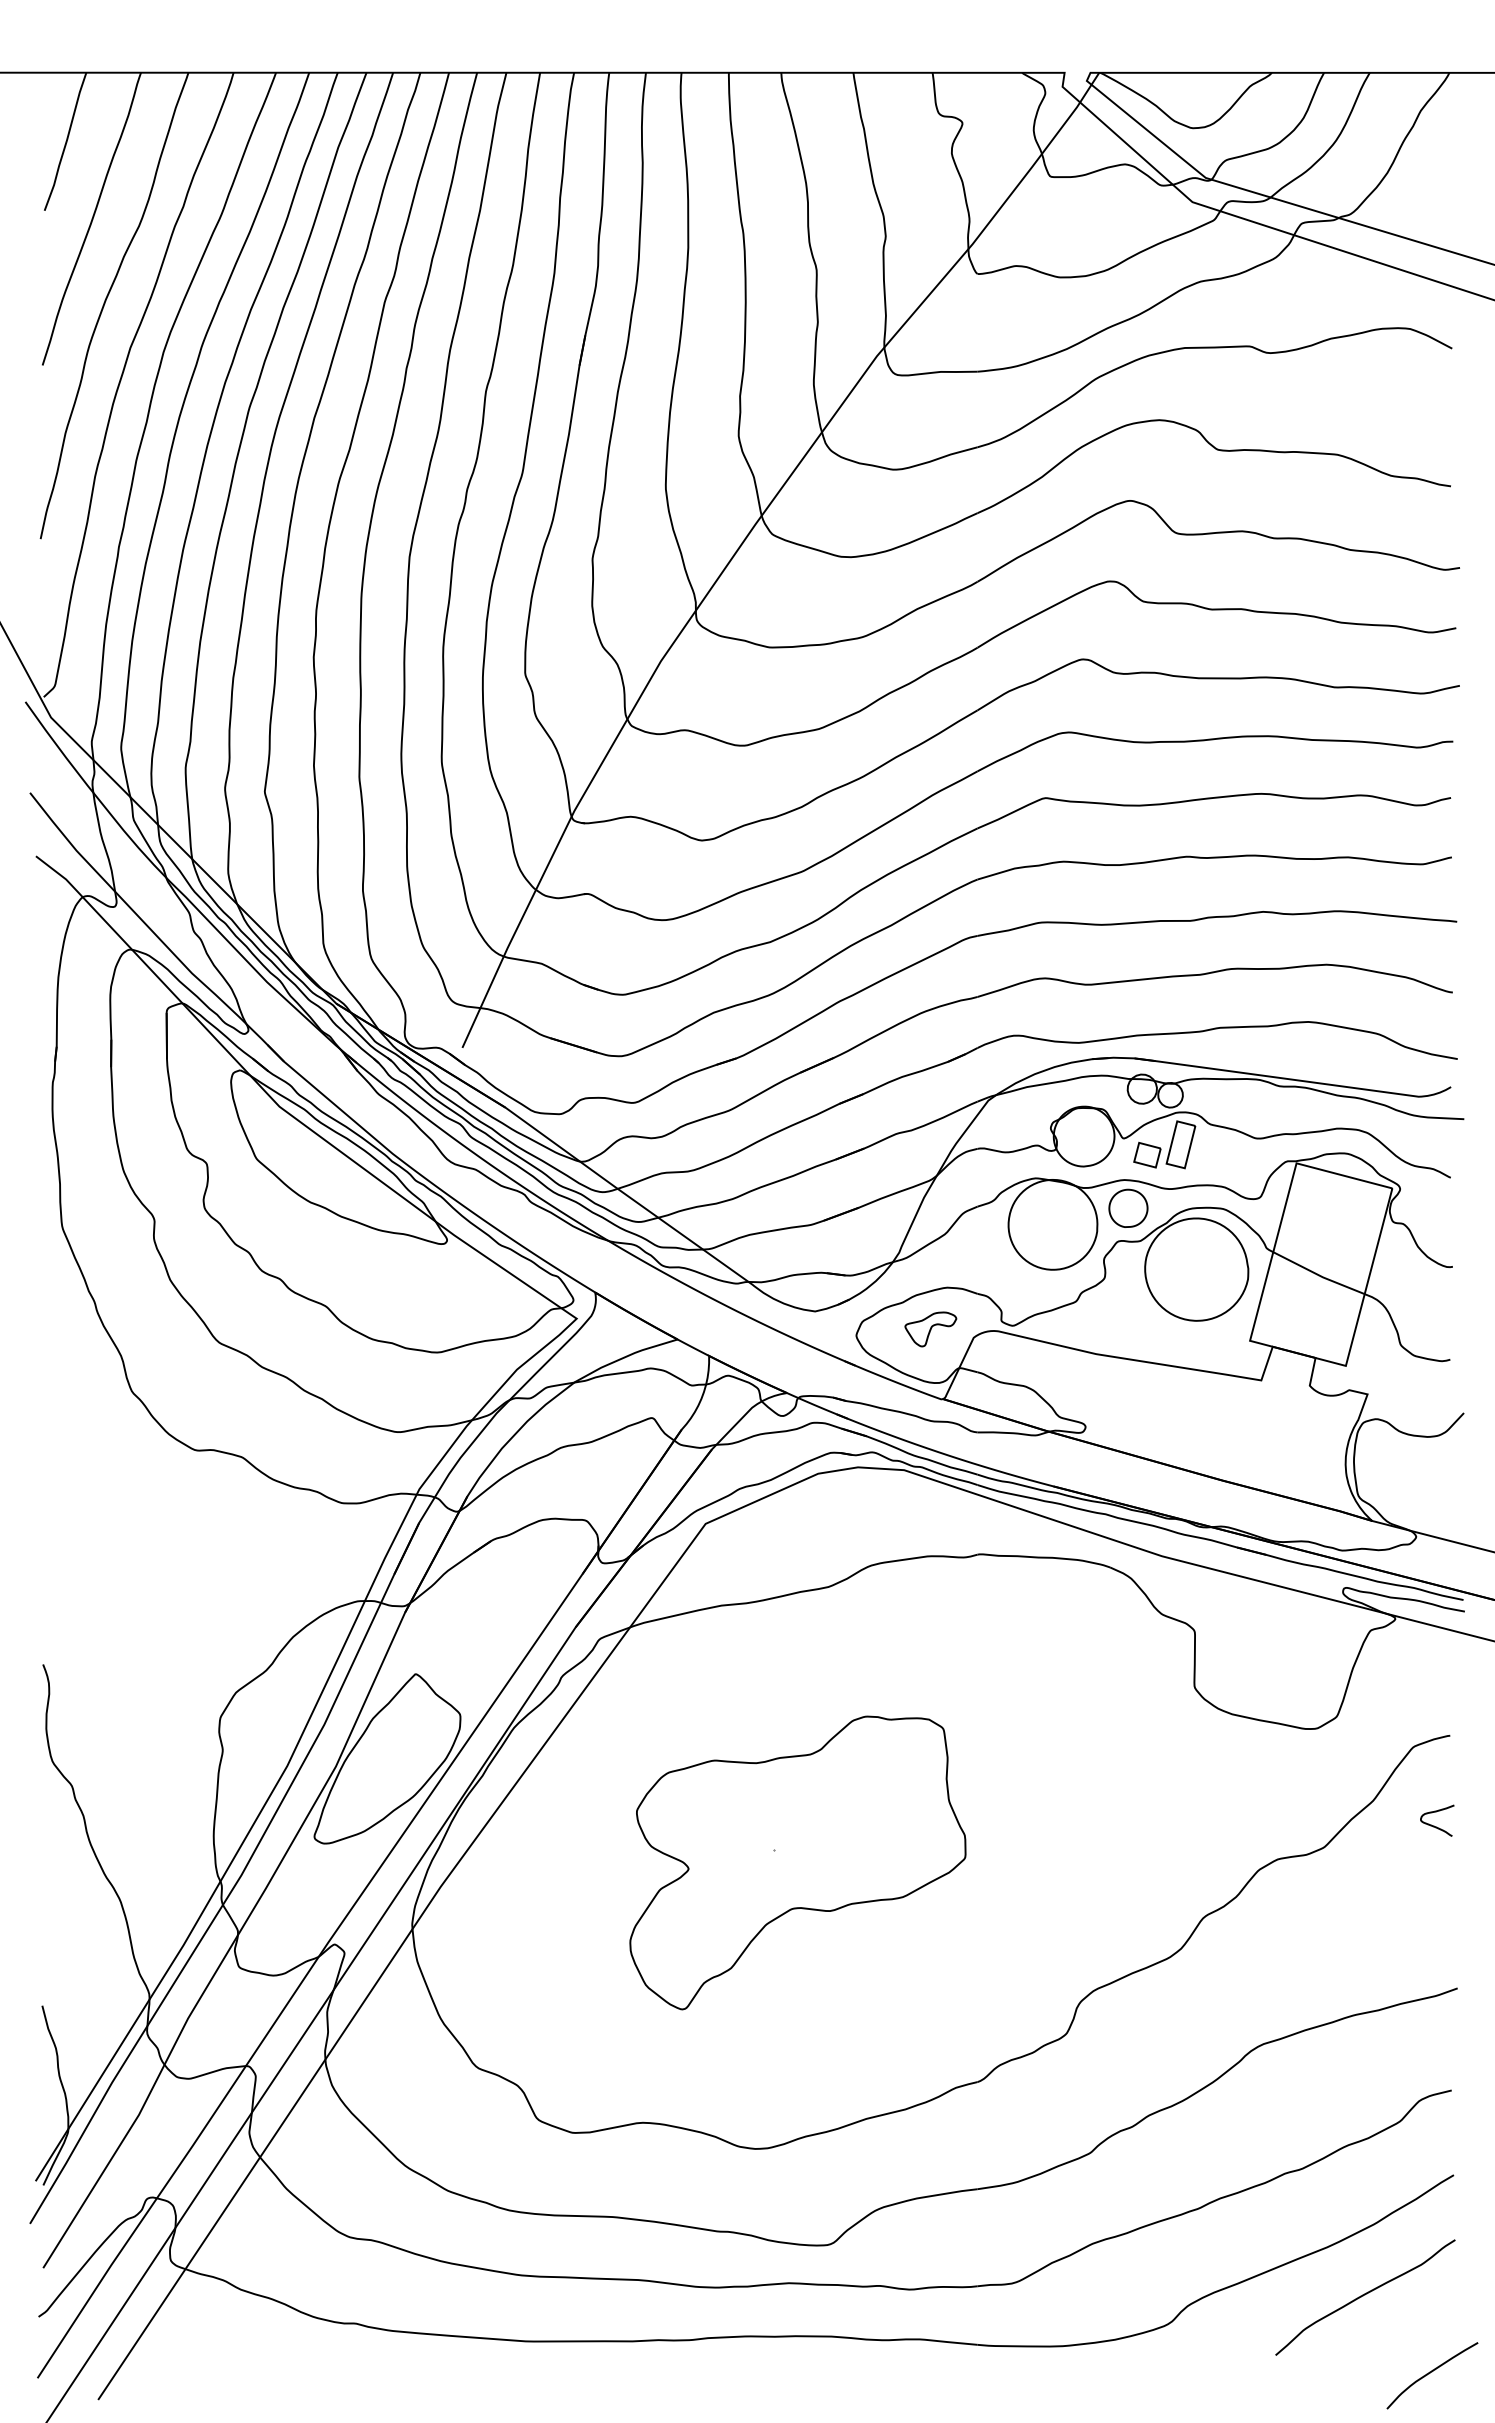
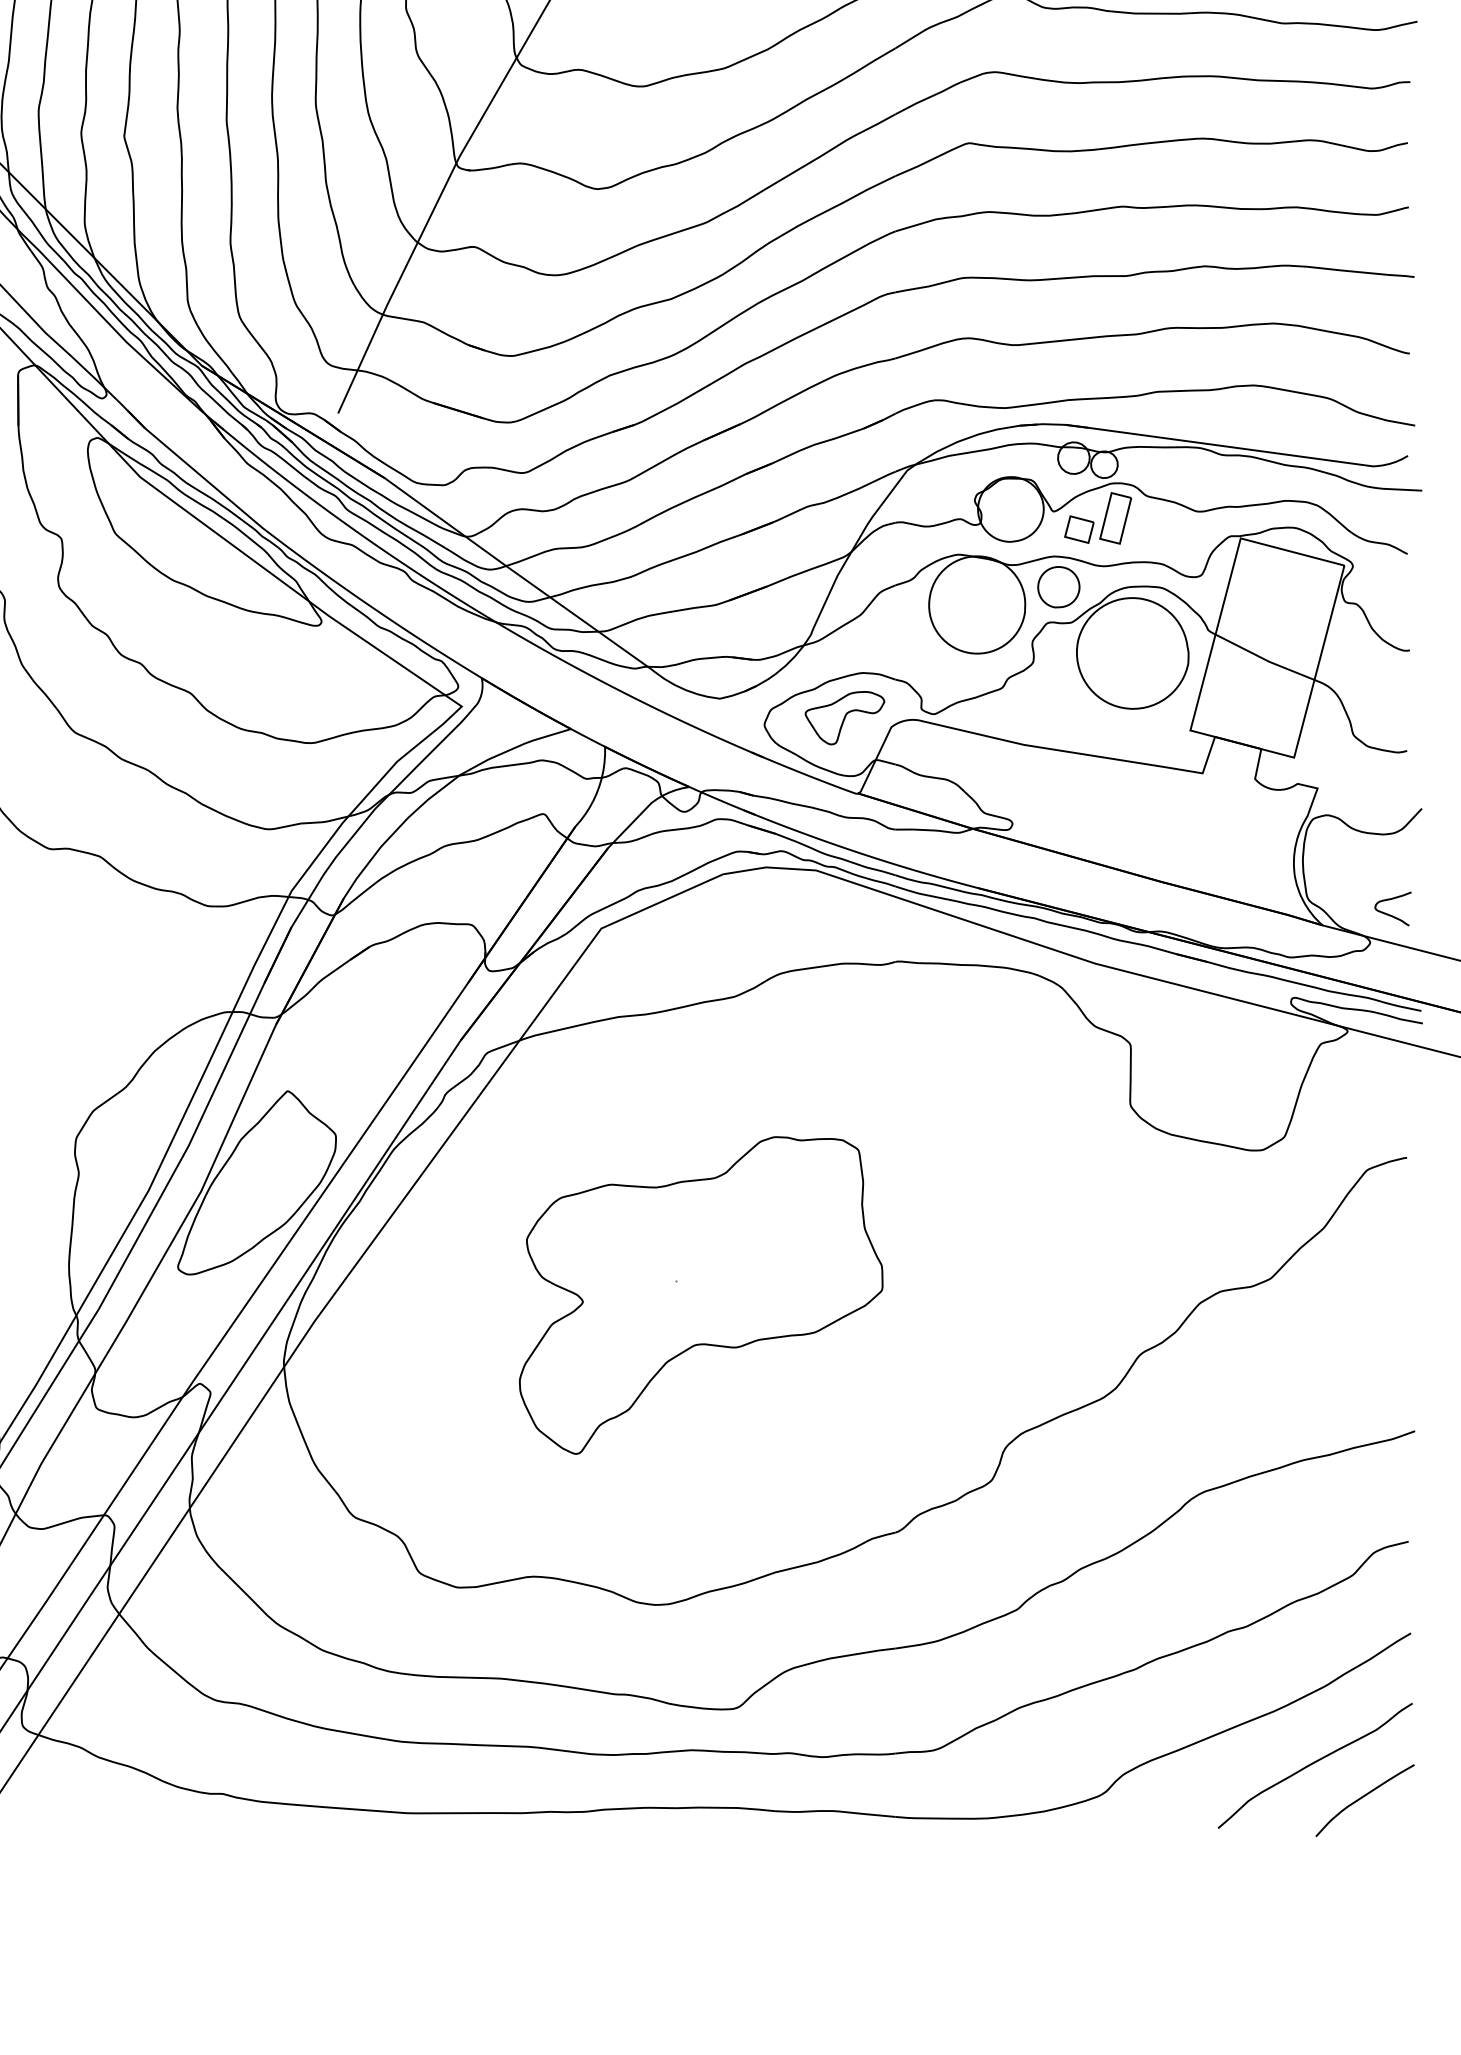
part: (930, 1329) -> (844, 718), size x1.43
curve: (1434, 1825) -> (1390, 914), moved
curve: (1430, 2373) -> (1362, 1798), moved

